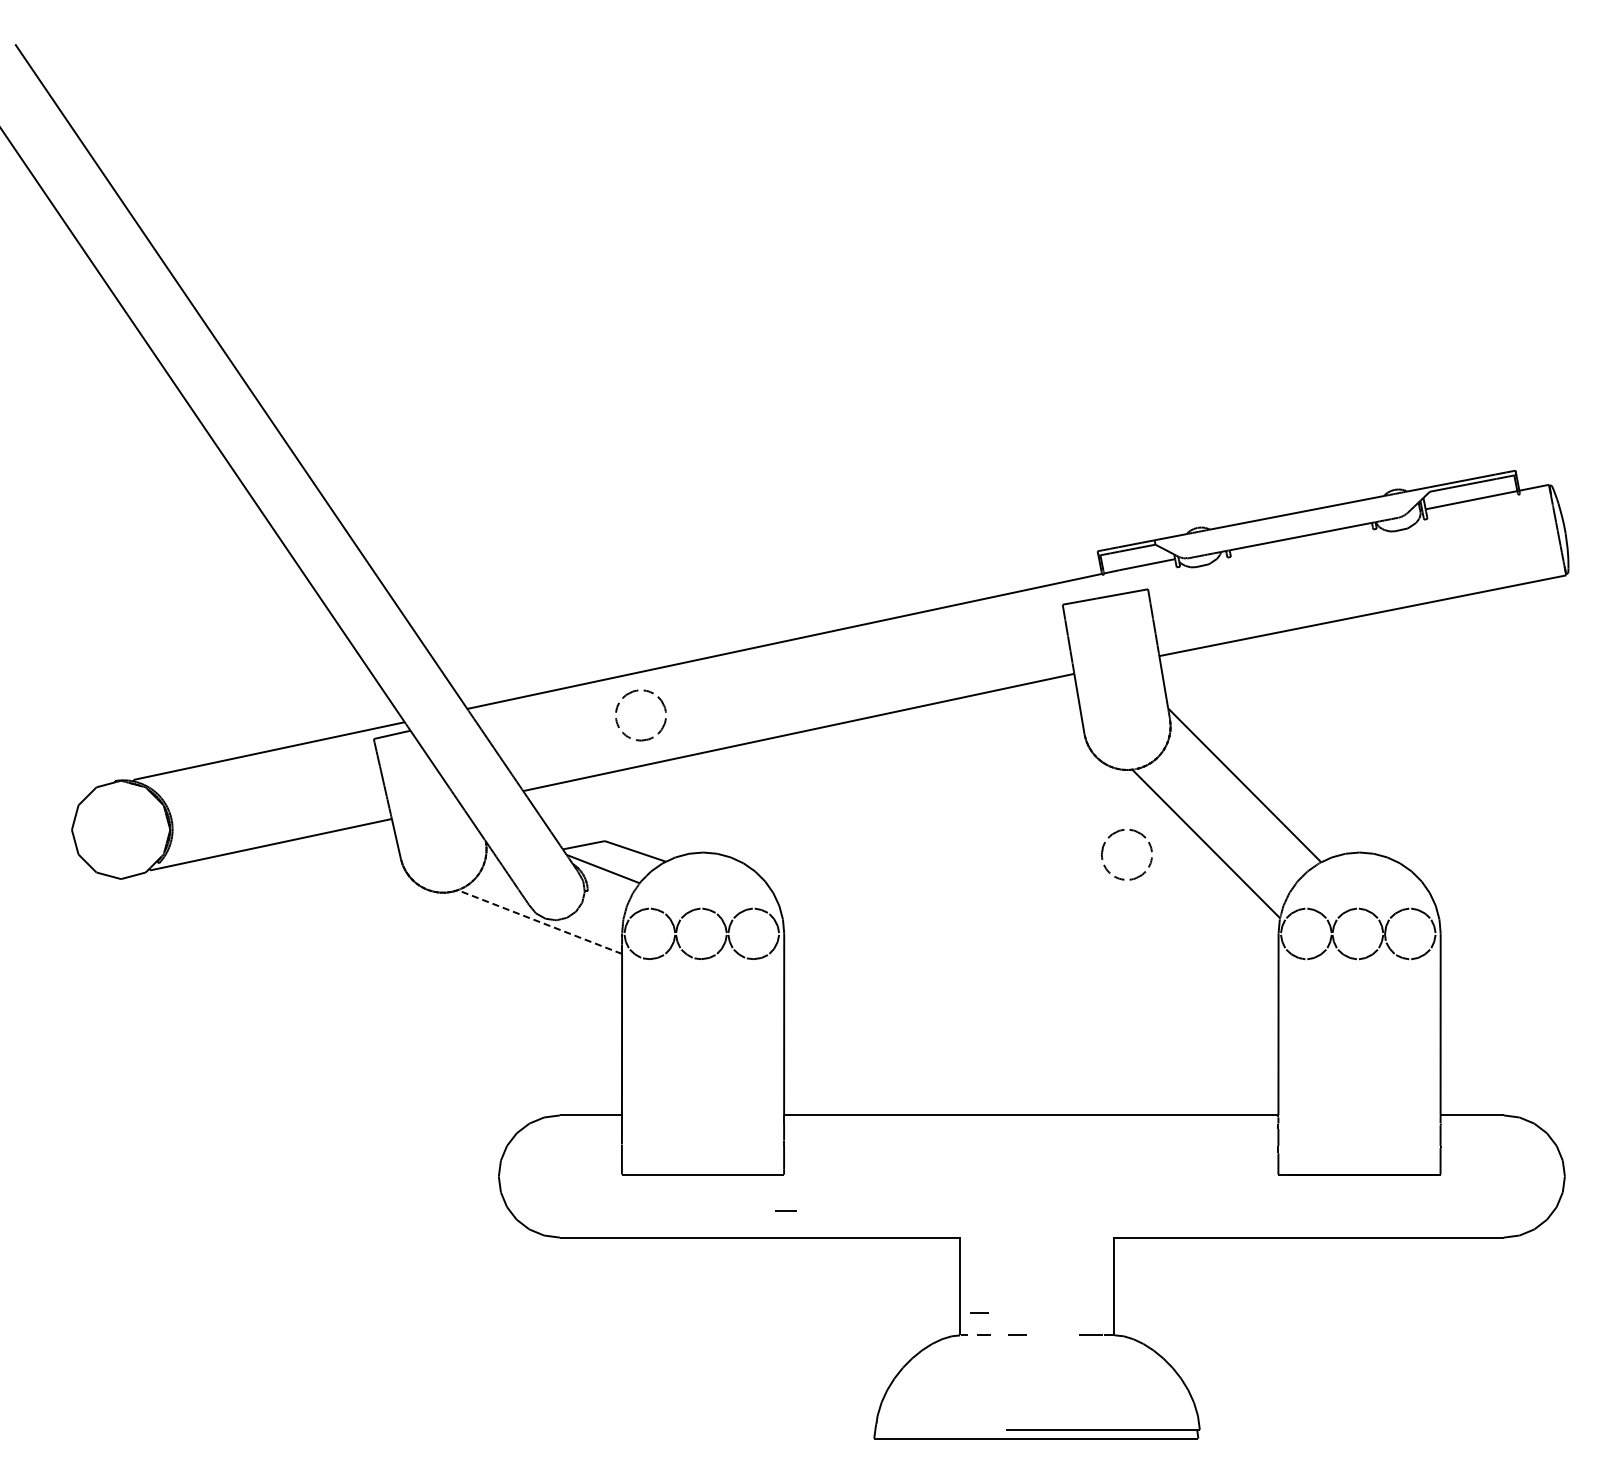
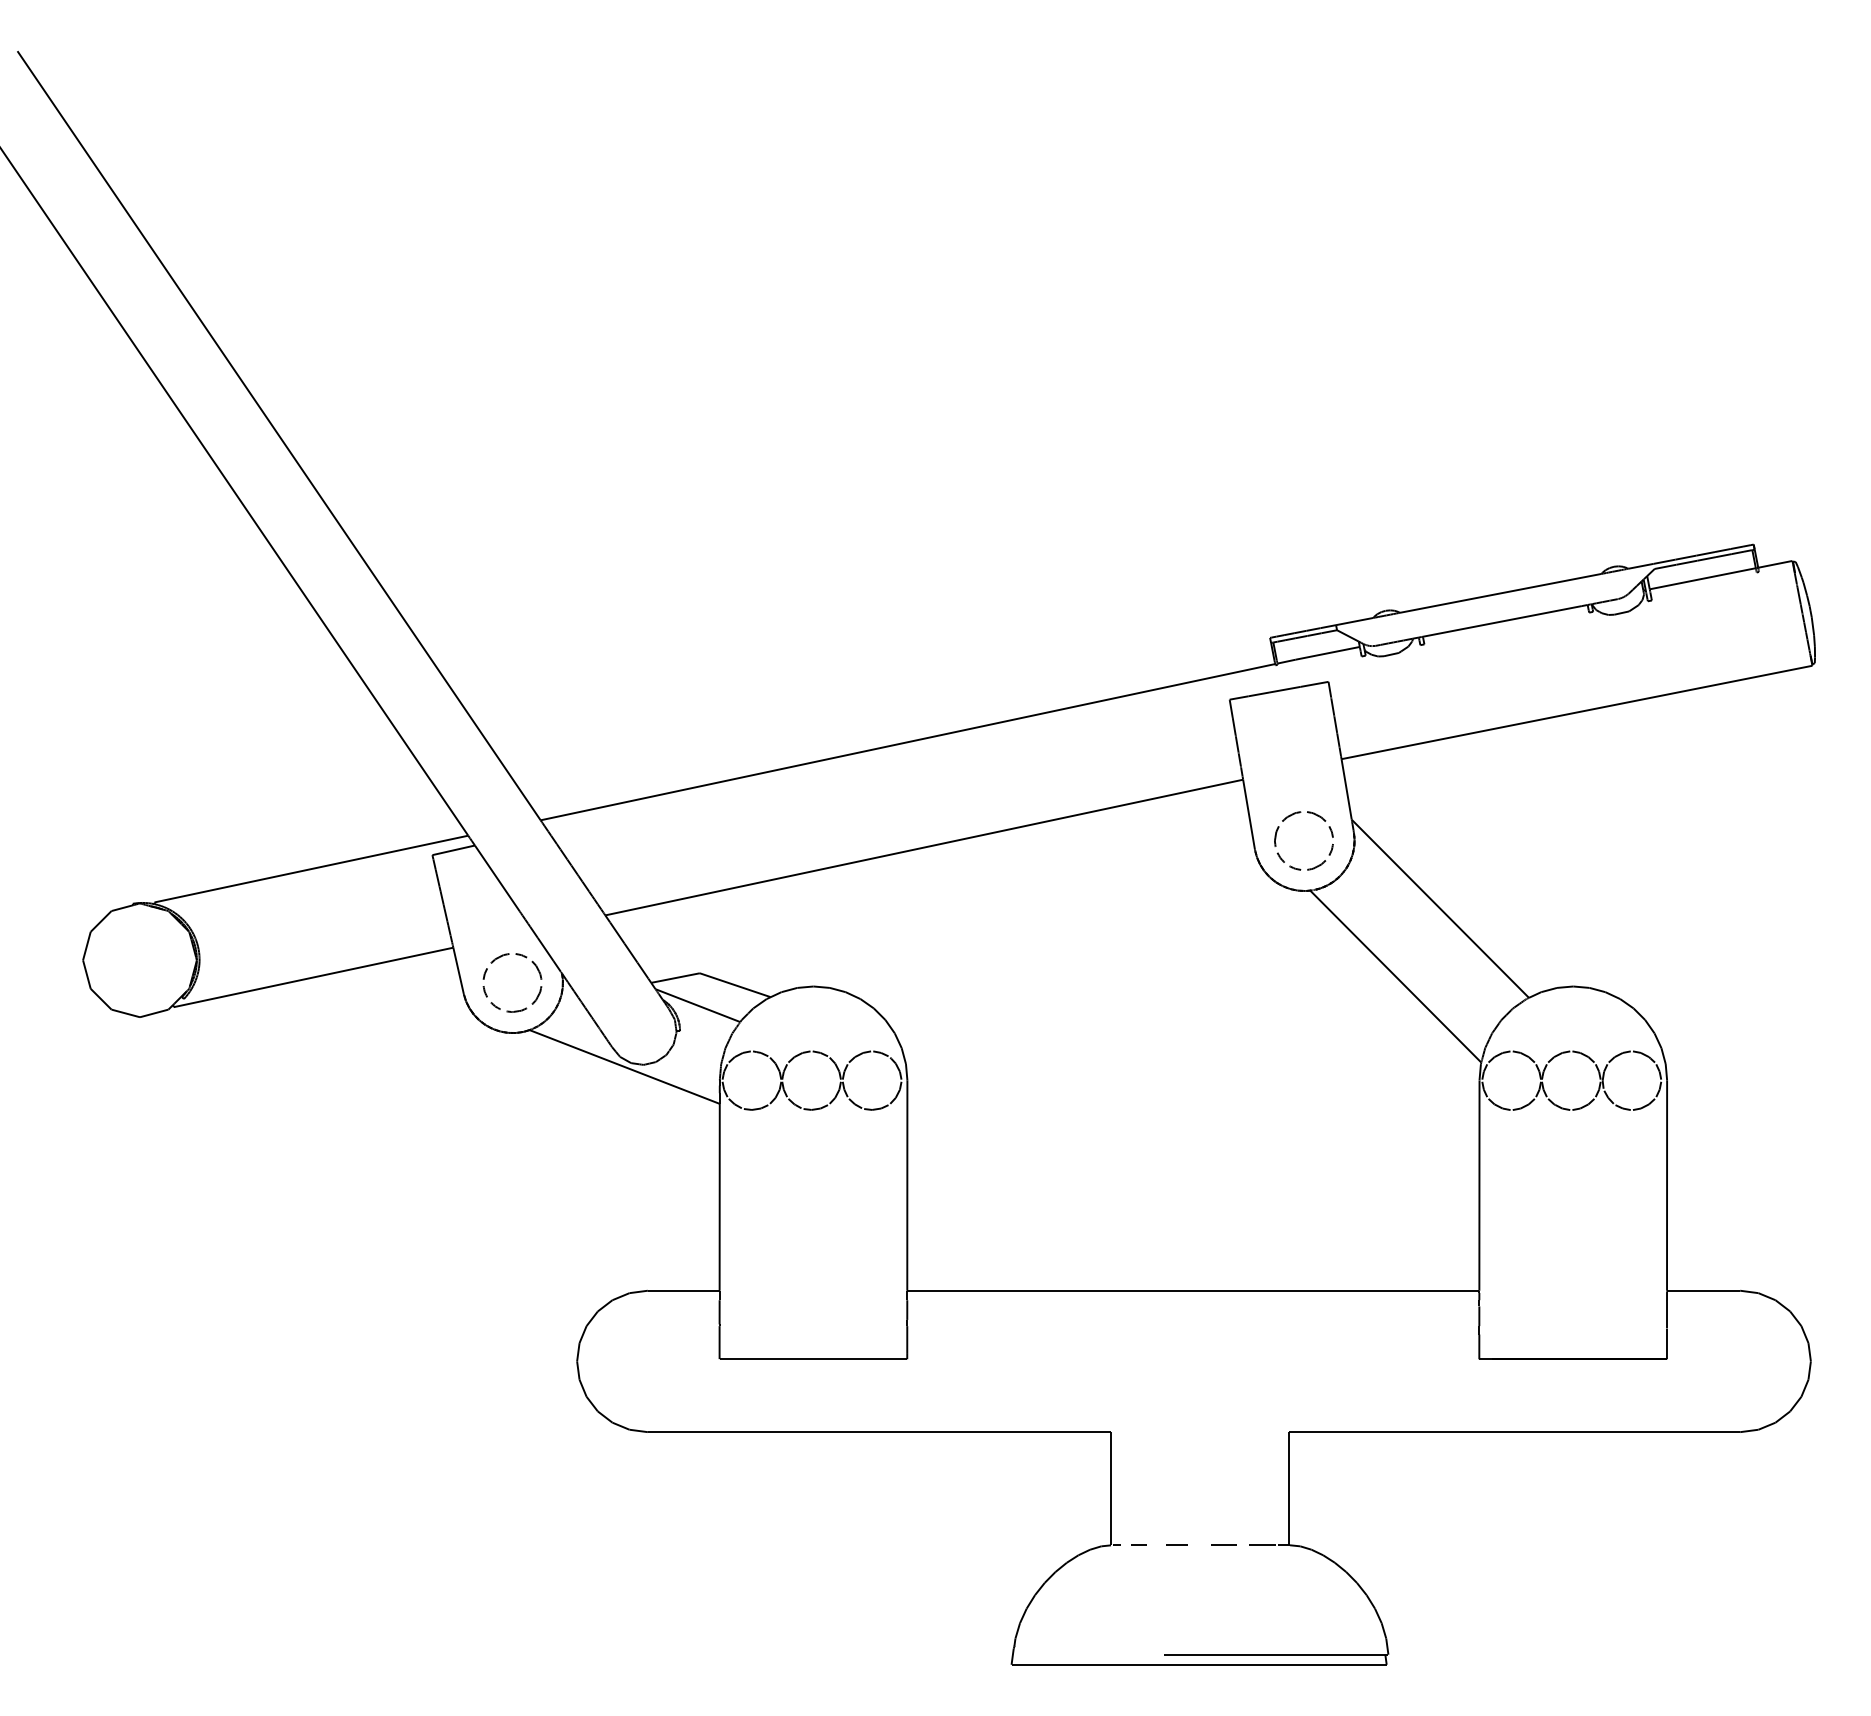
part: (619, 725) -> (487, 994), moved
part: (1103, 851) -> (1276, 837), moved
line: (539, 921) -> (624, 1066), dashed -> solid
line: (785, 1210) -> (1223, 1544), moved
line: (979, 1312) -> (1133, 1518), removed

